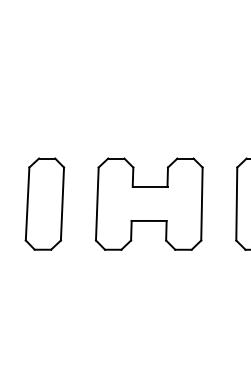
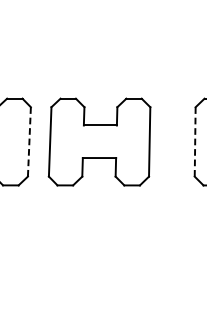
part: (148, 203) -> (98, 141), moved
line: (62, 204) -> (29, 142), solid -> dashed
line: (236, 204) -> (194, 142), solid -> dashed

